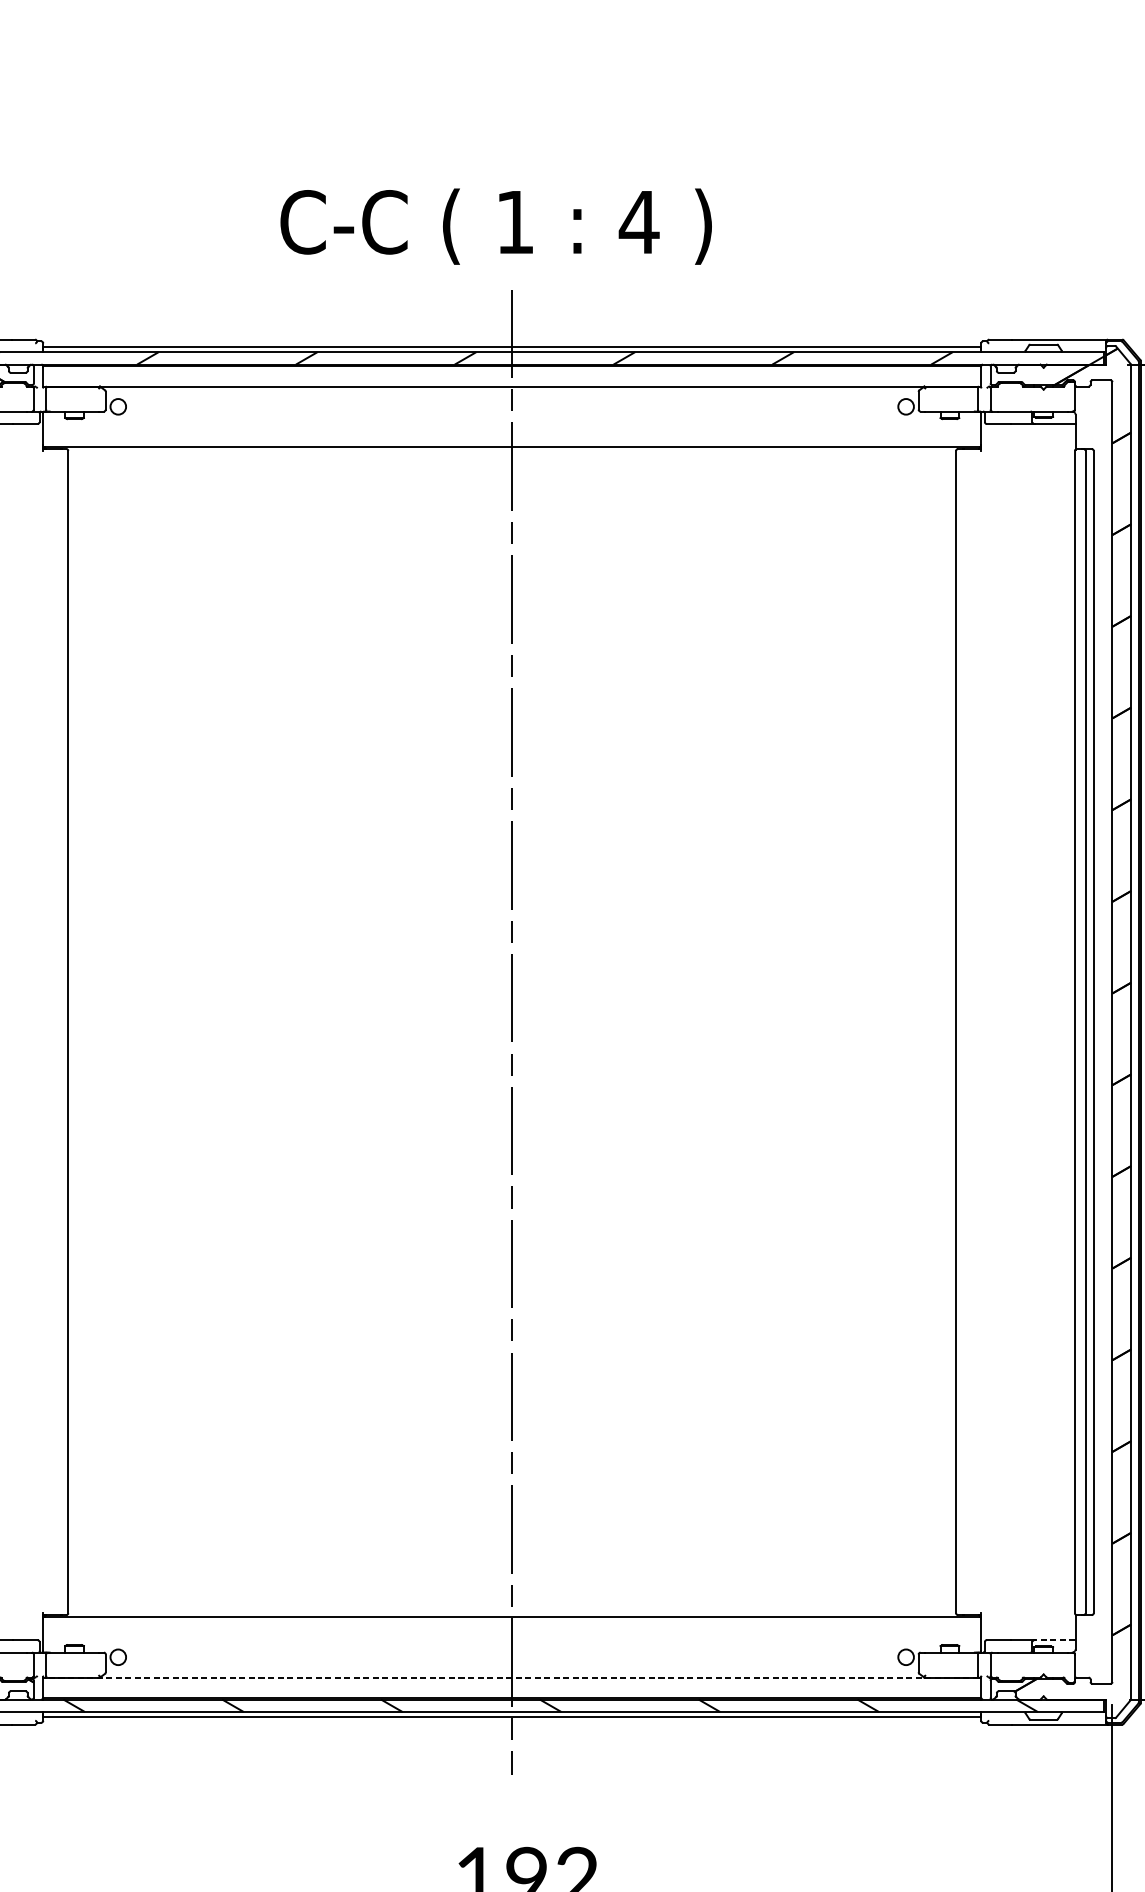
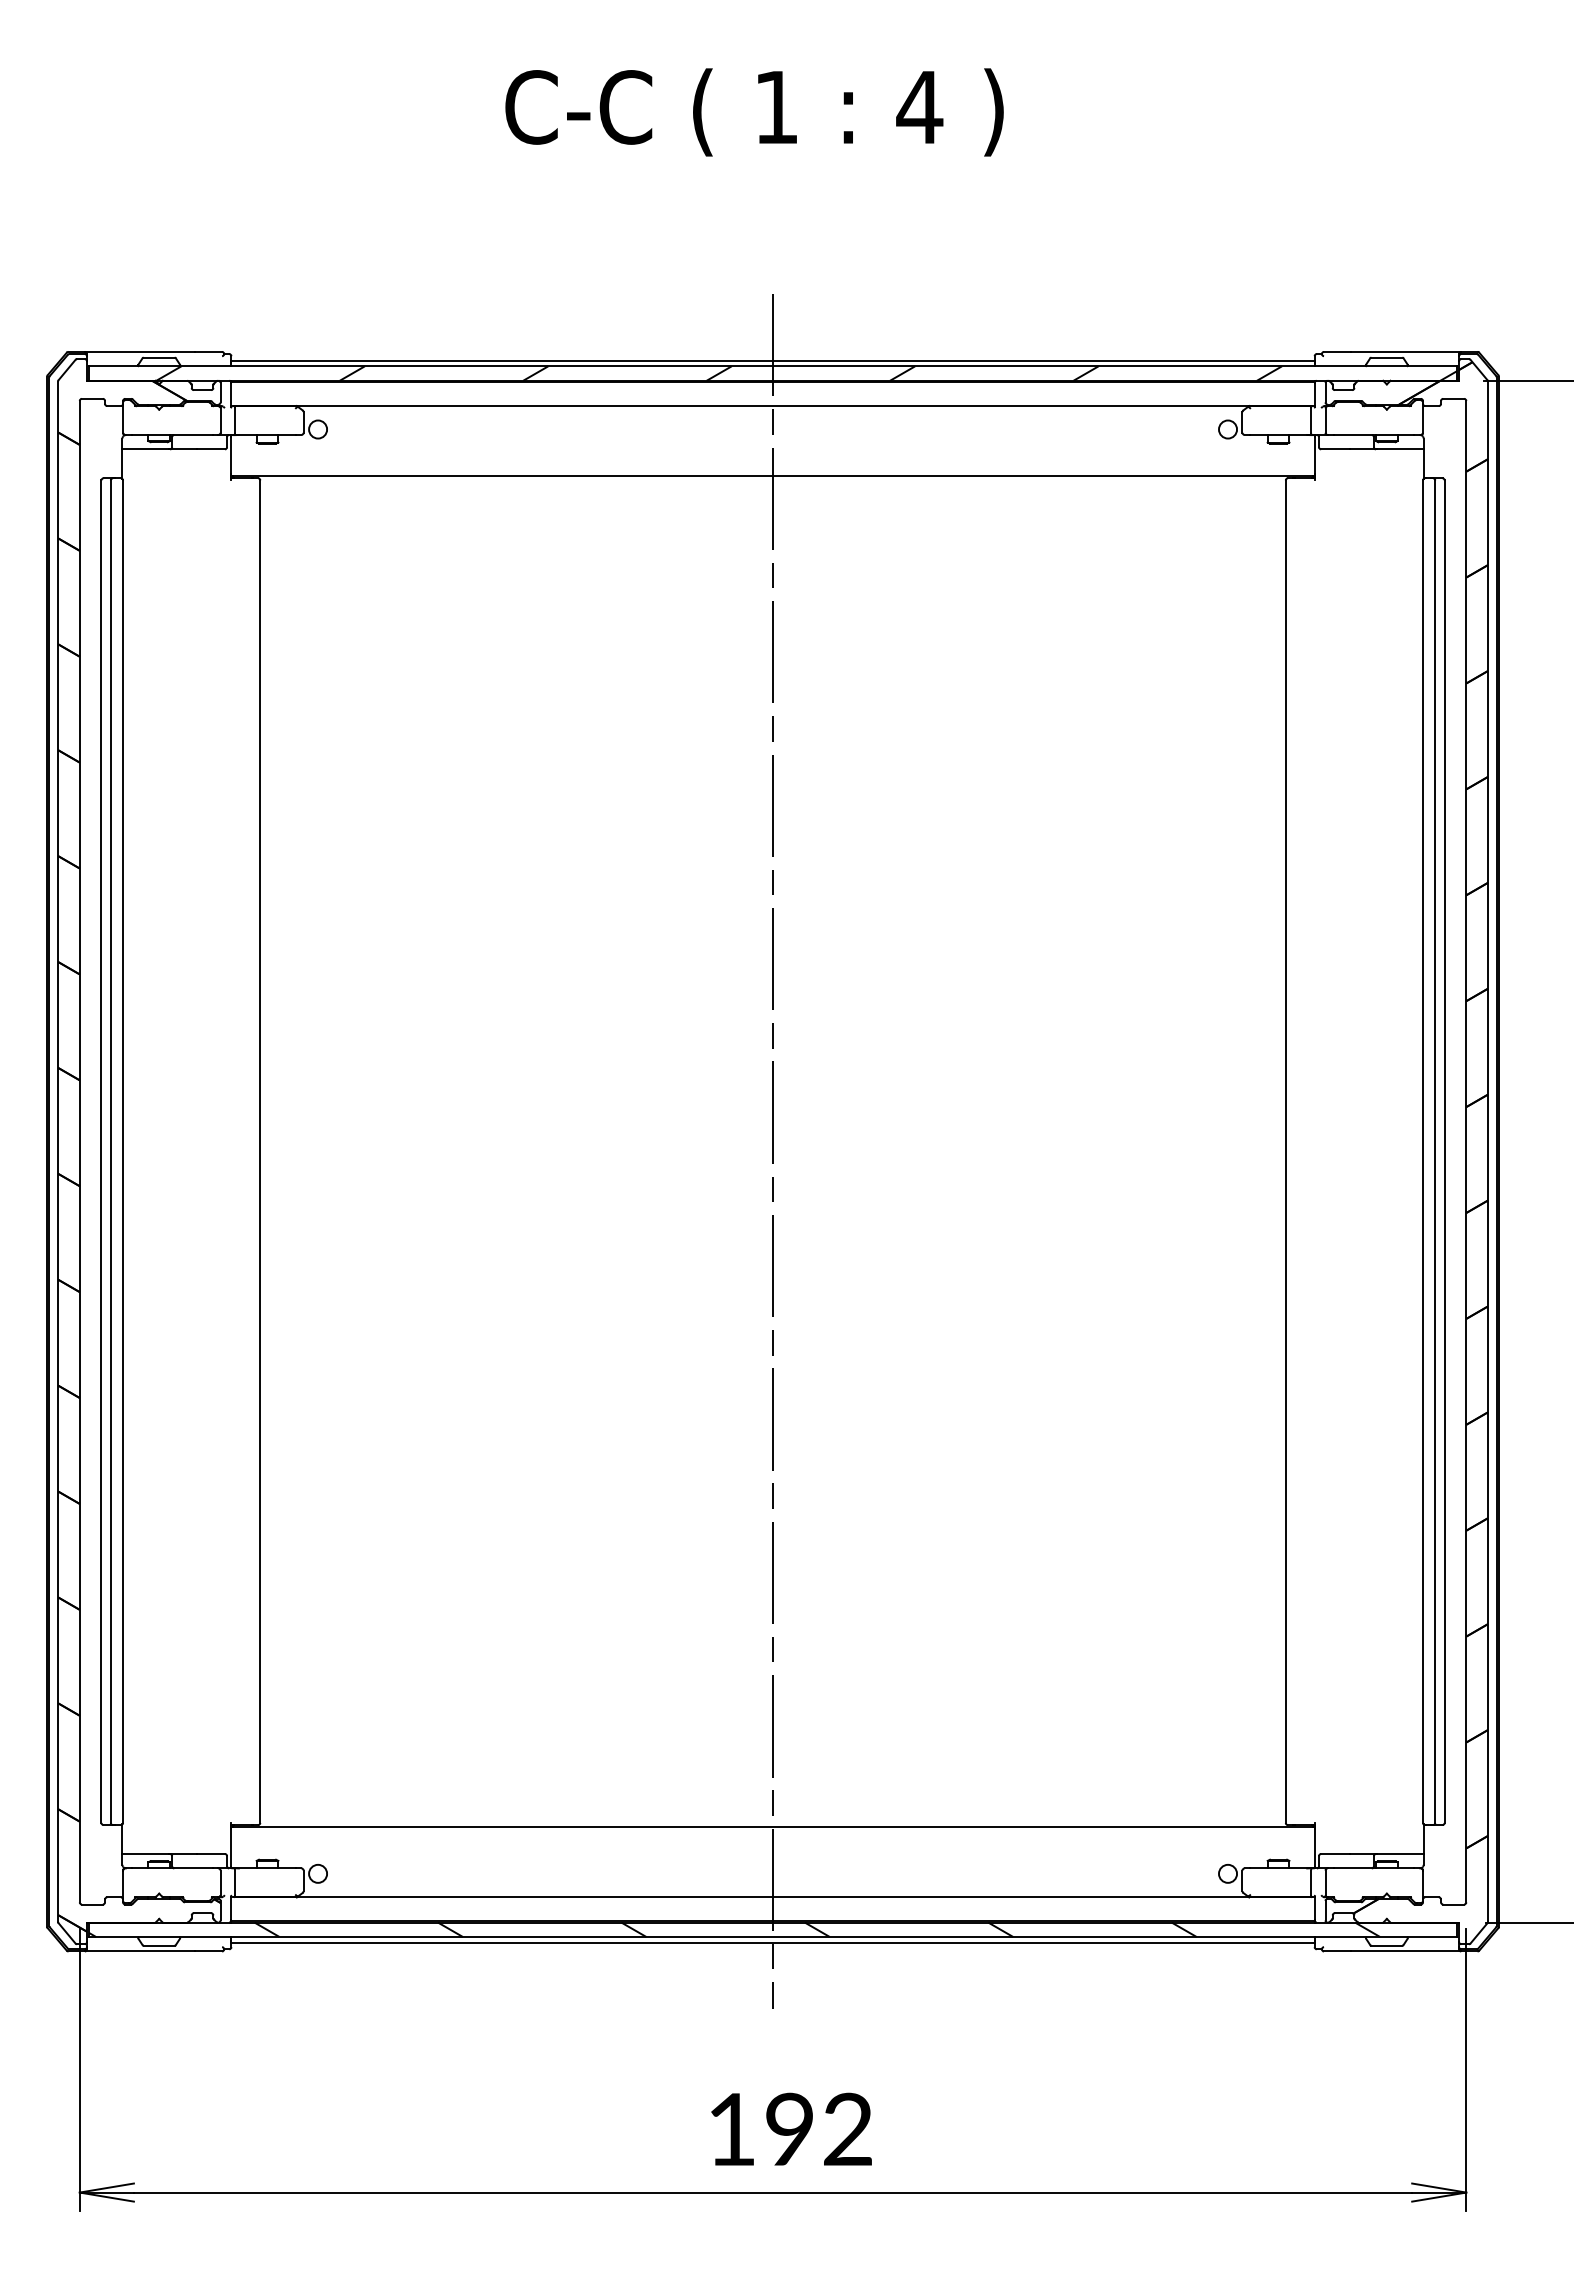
text: (496, 226) -> (754, 112), moved
line: (1055, 1639) -> (1400, 1853), dashed -> solid
line: (512, 1677) -> (773, 1897), dashed -> solid

